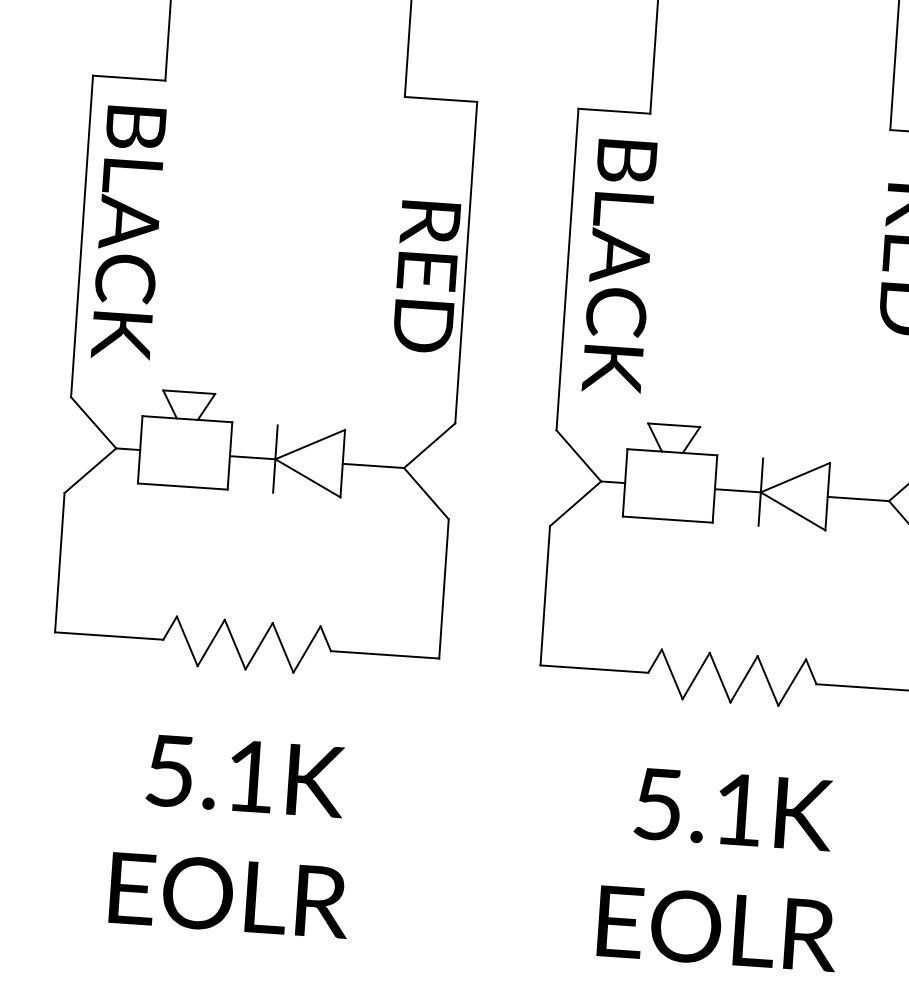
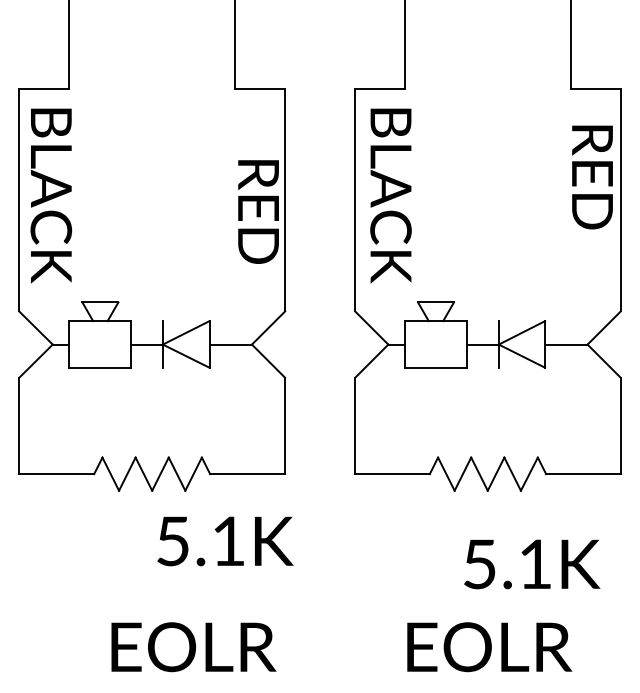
text: (245, 776) -> (225, 541), moved
text: (734, 809) -> (532, 564), moved
text: (229, 895) -> (193, 647), moved

